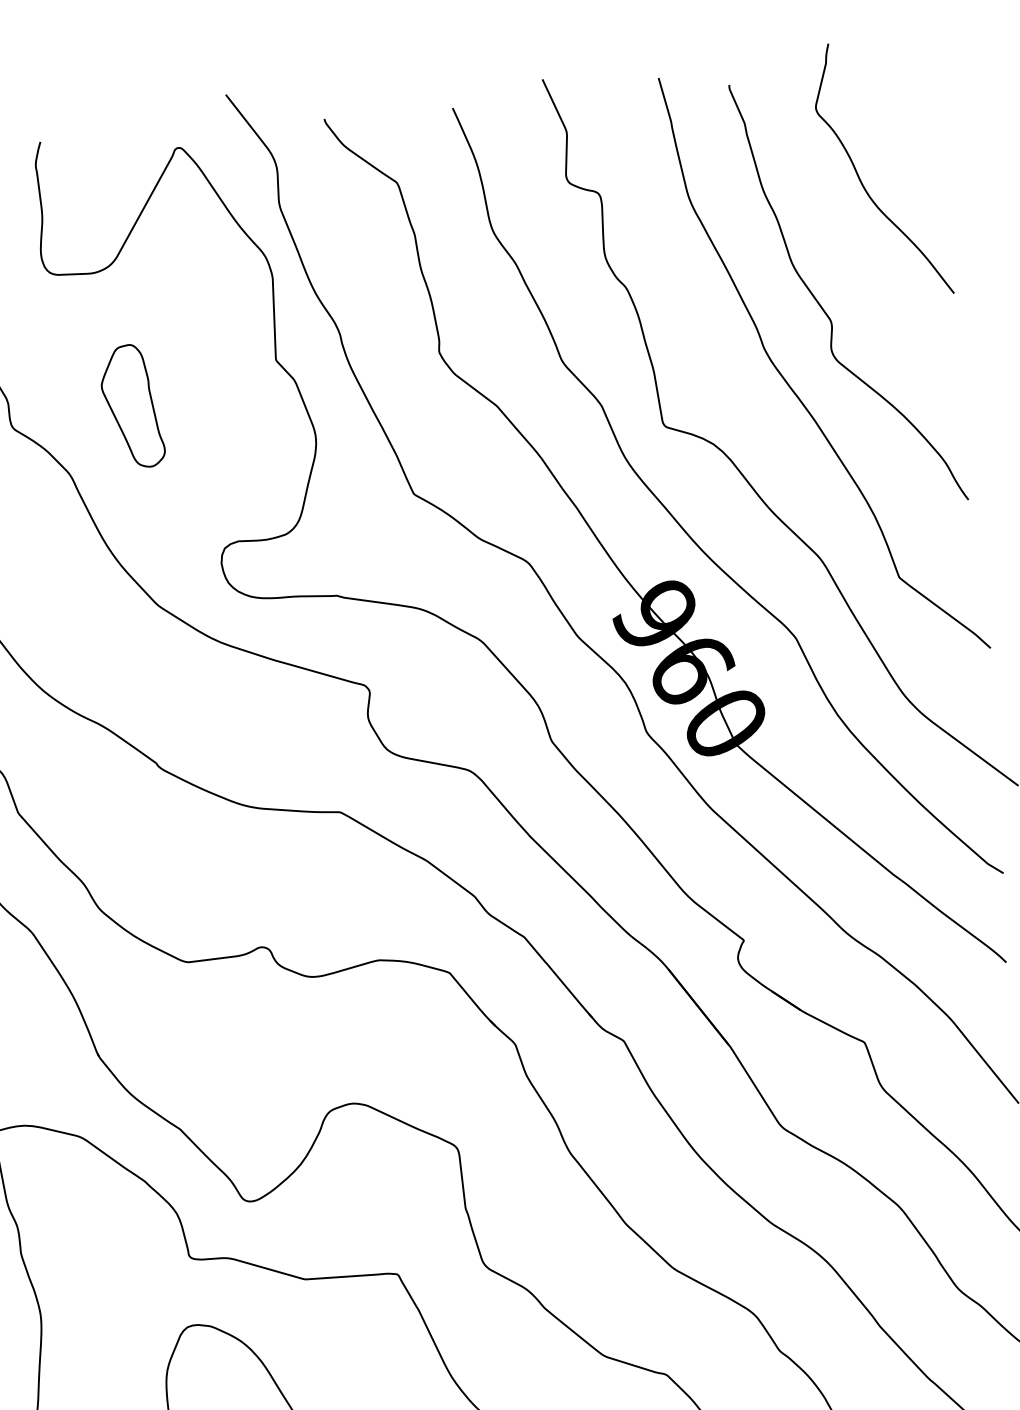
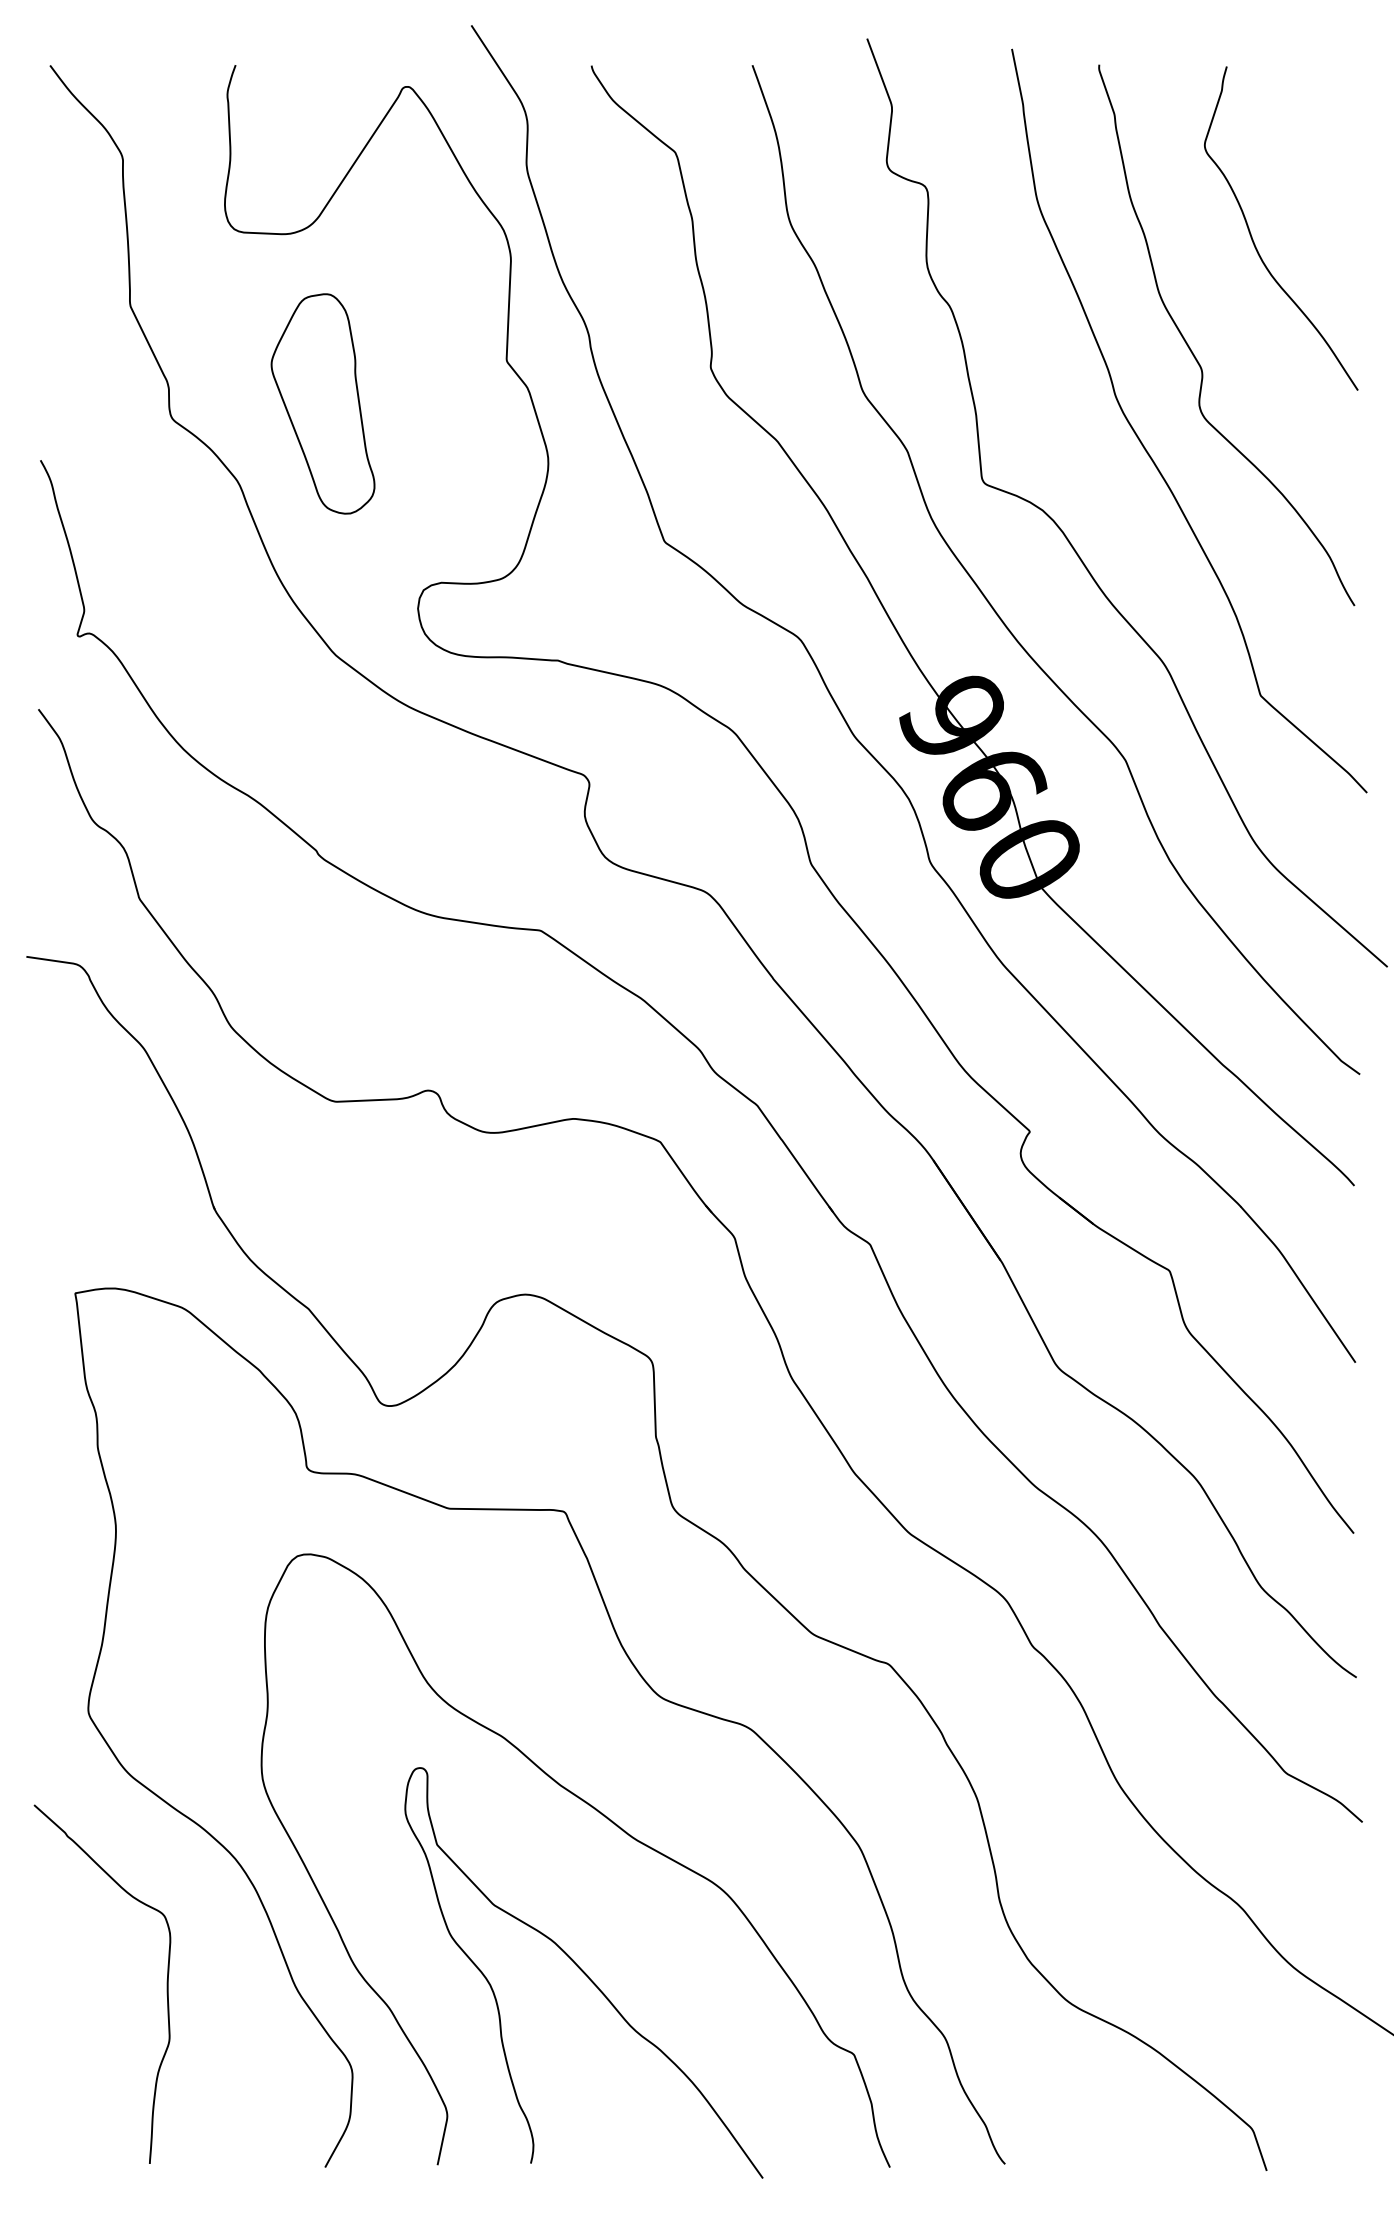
curve: (861, 181) -> (1254, 241), moved
part: (131, 406) -> (322, 403), size x1.43

